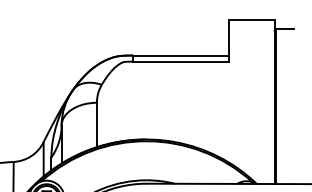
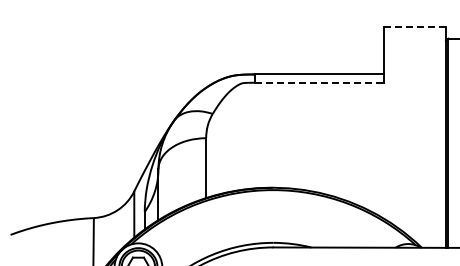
line: (252, 19) -> (415, 26), solid -> dashed
line: (180, 61) -> (319, 82), solid -> dashed

